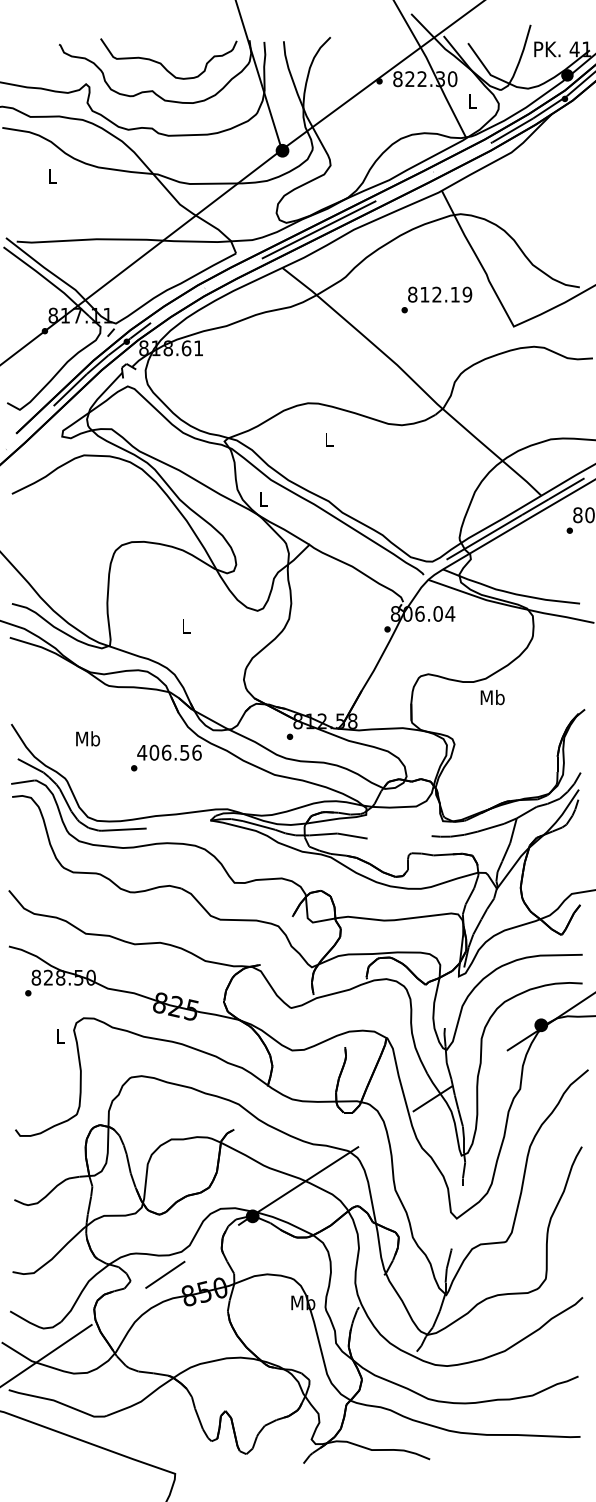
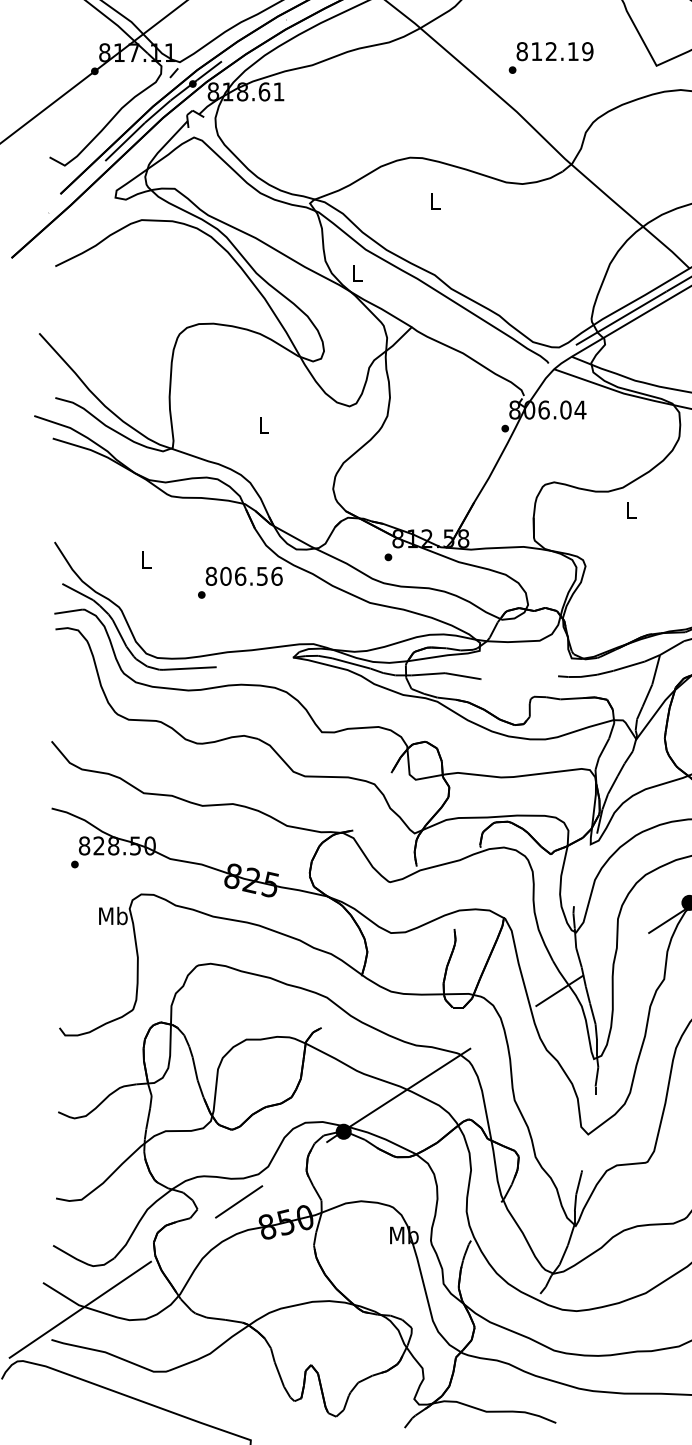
text: (436, 299) -> (550, 57), moved
text: (492, 697) -> (631, 510), Mb -> L
text: (88, 738) -> (147, 559), Mb -> L
text: (142, 752) -> (211, 576), 406.56 -> 806.56
text: (60, 1035) -> (113, 915), L -> Mb

